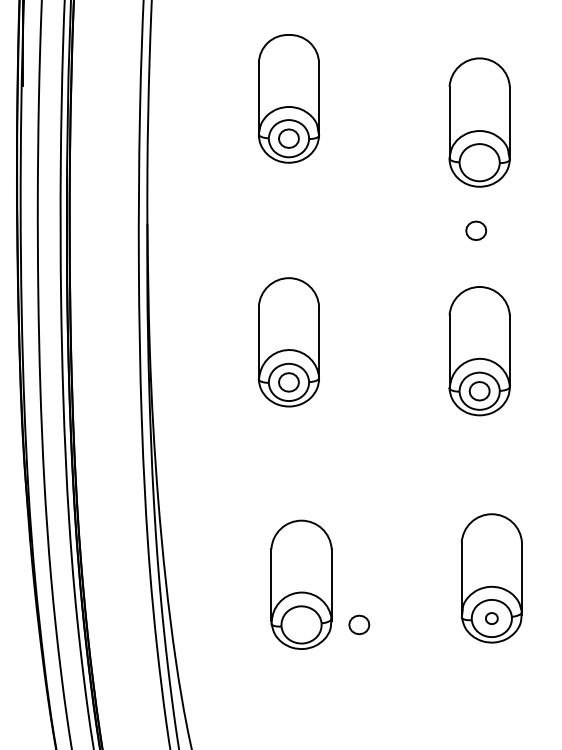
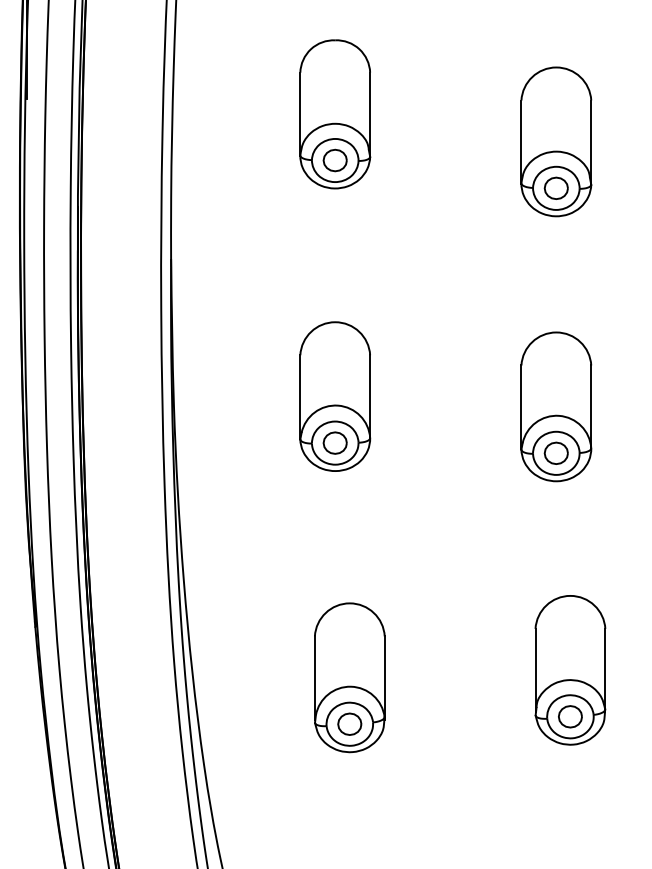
part: (475, 230) -> (555, 187), moved
part: (491, 618) -> (570, 716), size x1.67
part: (359, 624) -> (349, 723), moved

